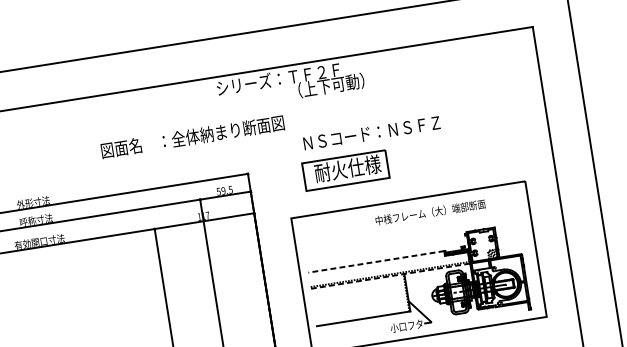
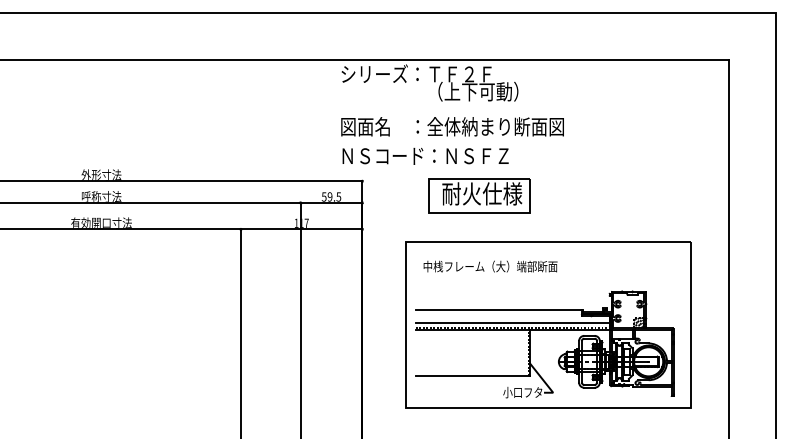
text: (371, 132) -> (425, 155), moved
text: (192, 136) -> (452, 126), moved
text: (430, 212) -> (490, 266), moved
line: (376, 262) -> (498, 310), dashed -> solid
line: (389, 270) -> (512, 322), added
line: (390, 275) -> (512, 329), dashed -> solid

